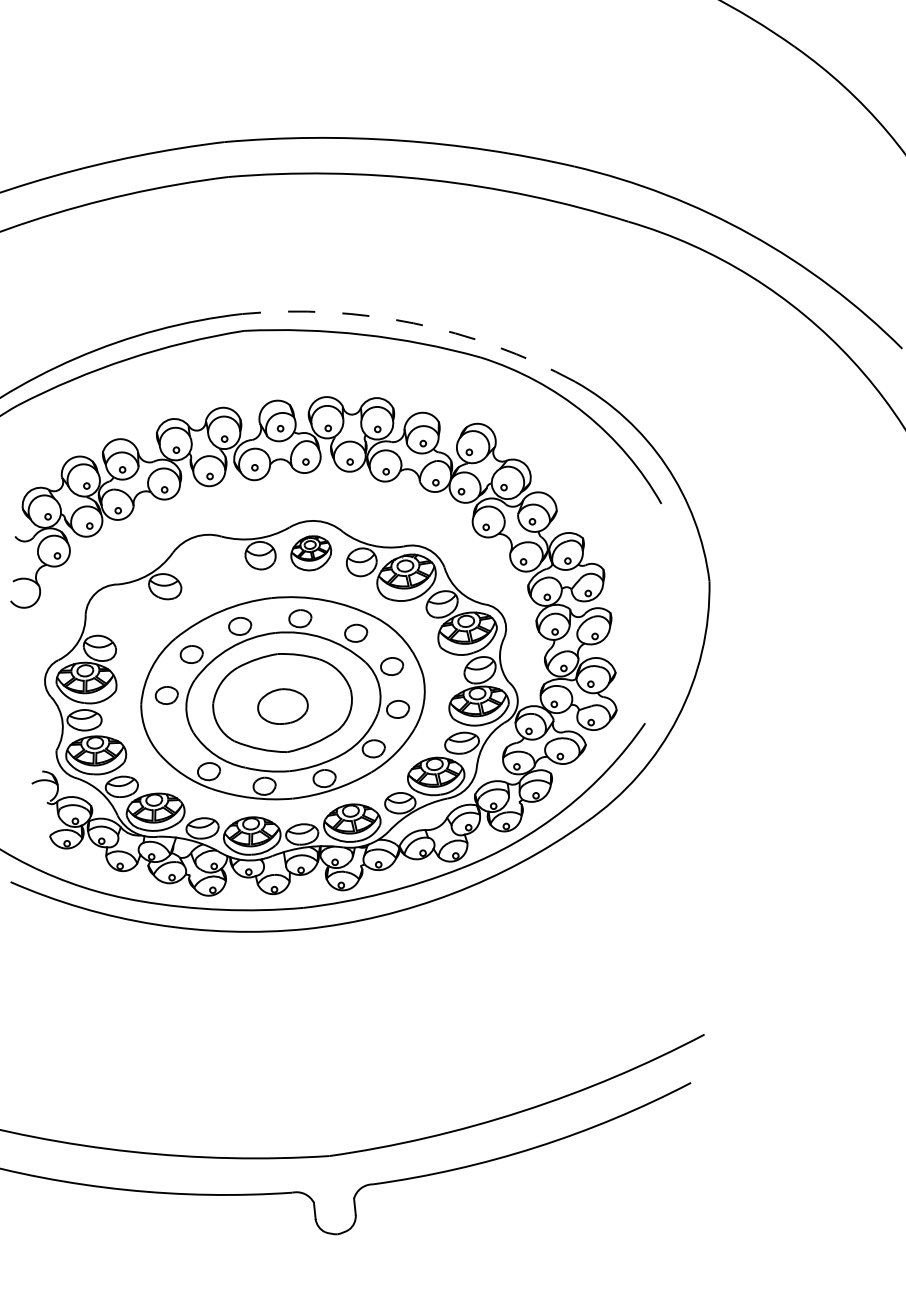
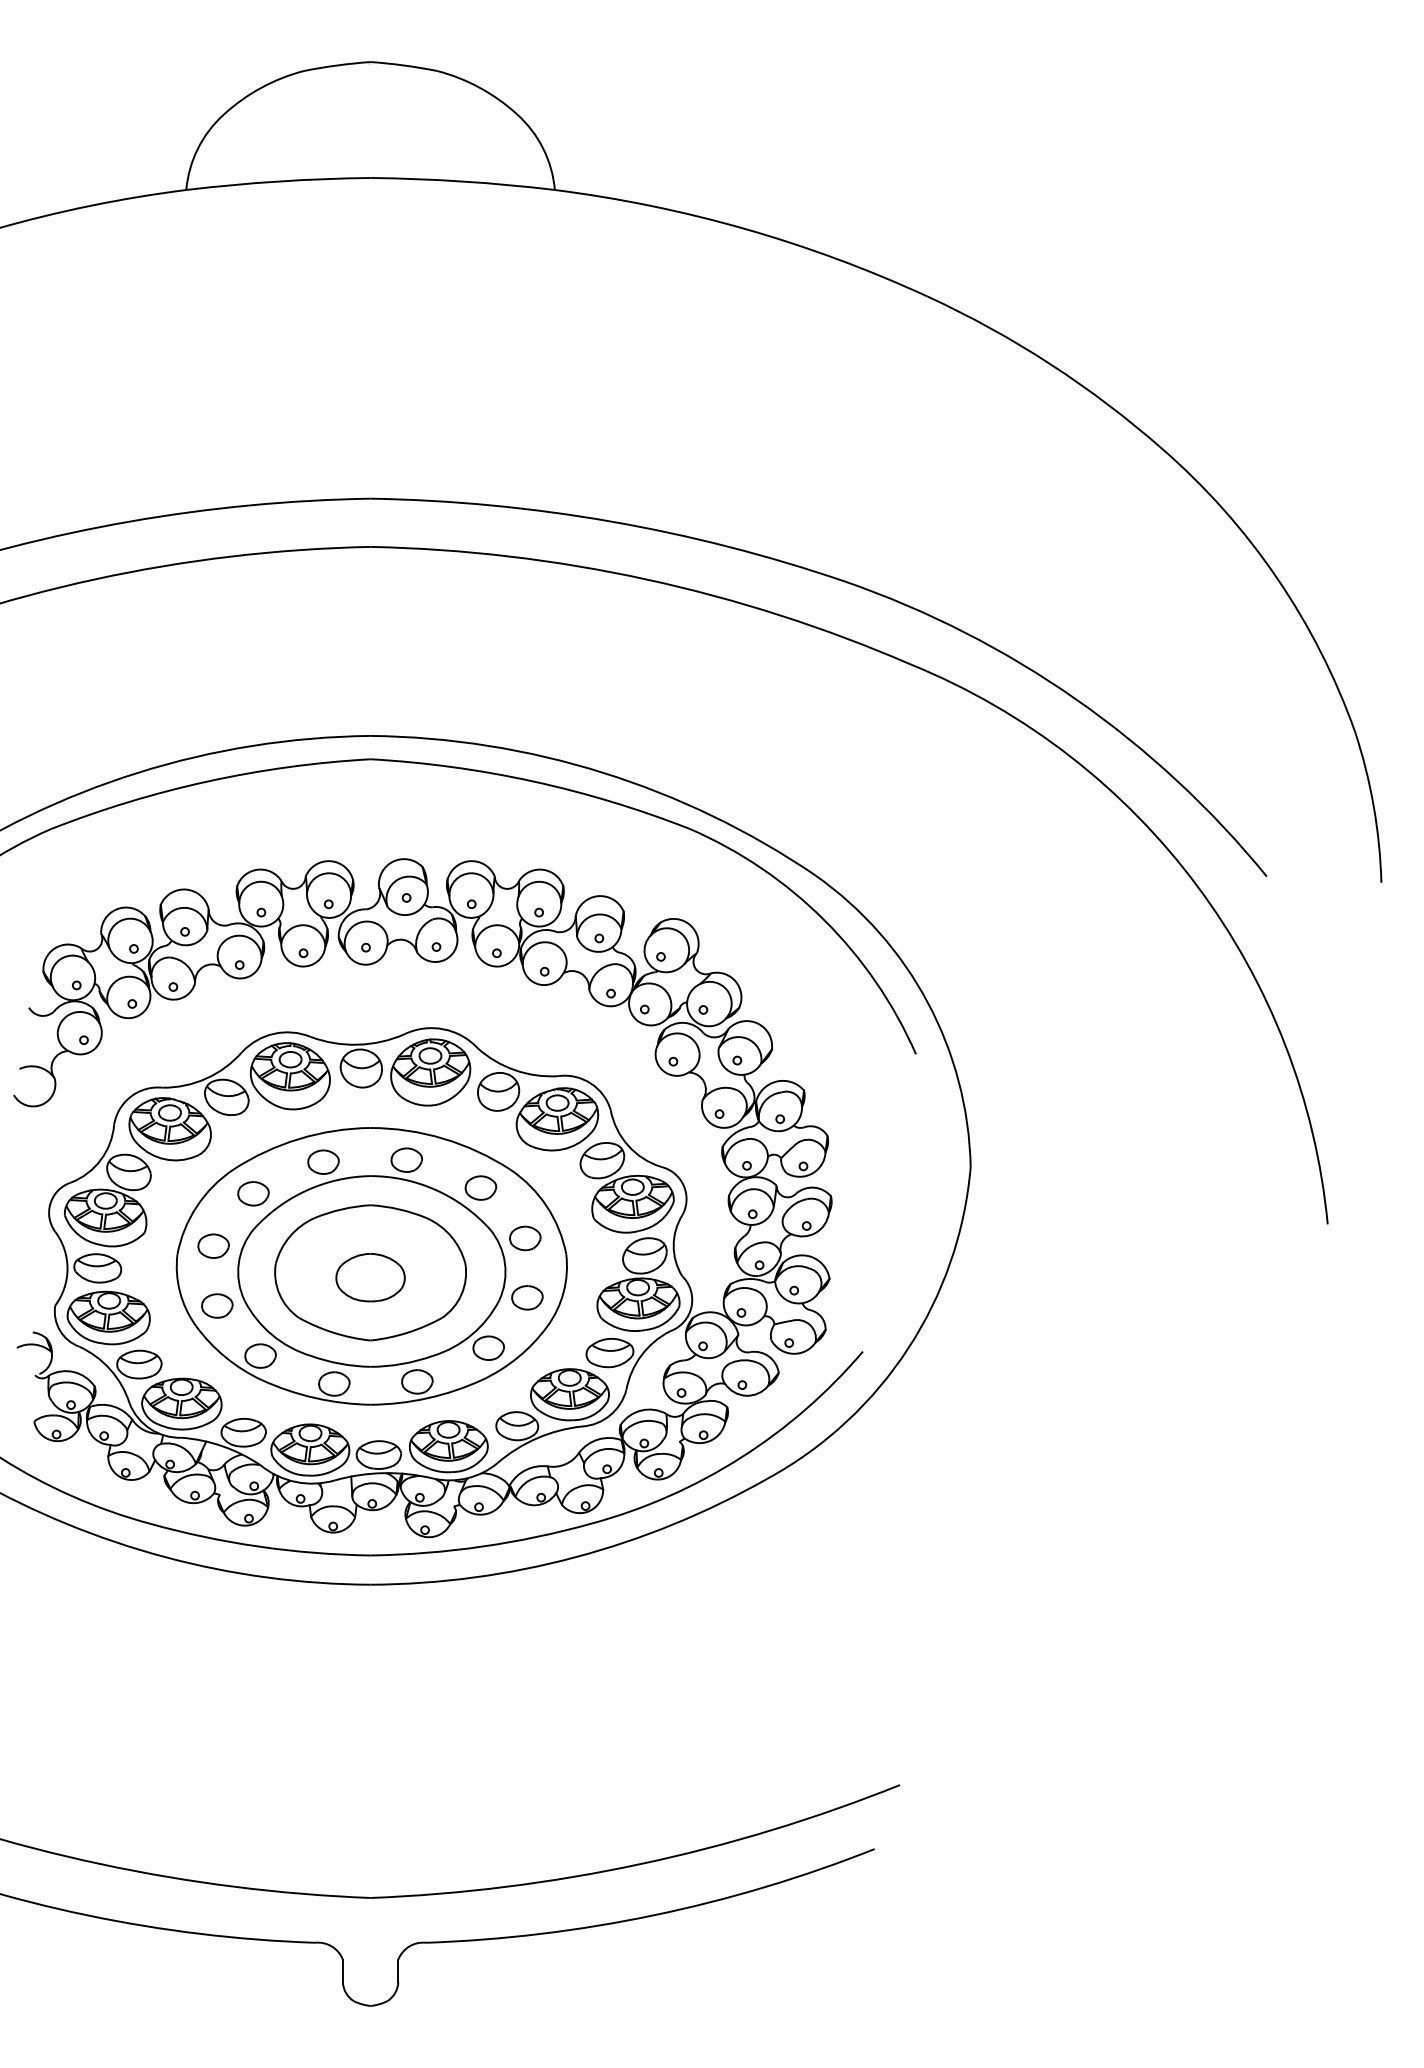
arc: (413, 323) -> (603, 772), dashed -> solid
part: (310, 553) -> (430, 1072), size x1.43
part: (209, 566) -> (289, 1076), added
part: (126, 614) -> (169, 1129), added
part: (174, 738) -> (217, 1305), added

